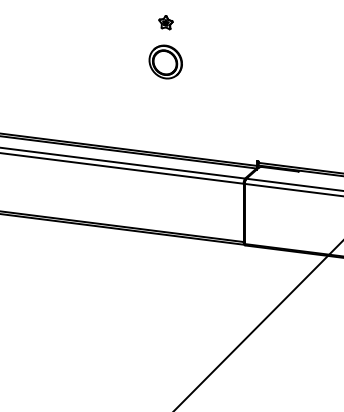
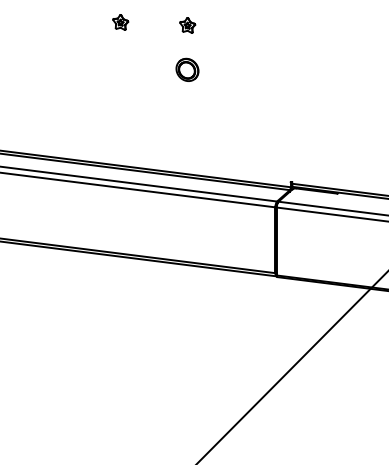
part: (106, 20) -> (120, 22), added
part: (165, 61) -> (187, 69), size x0.6

